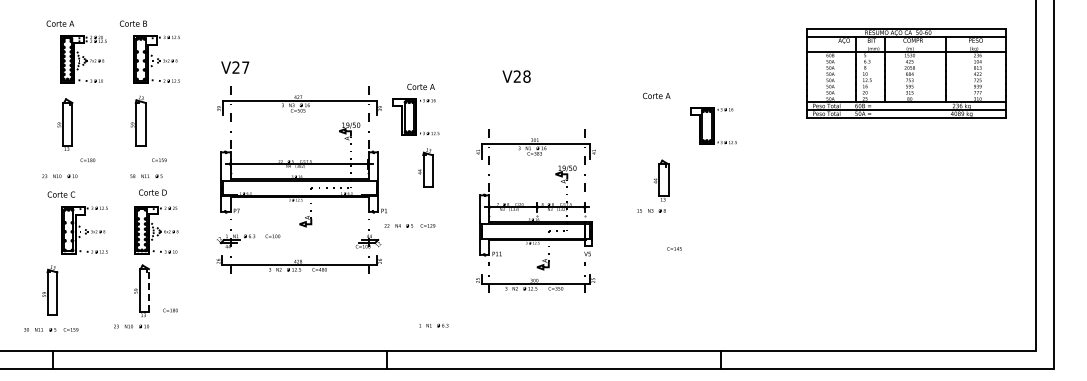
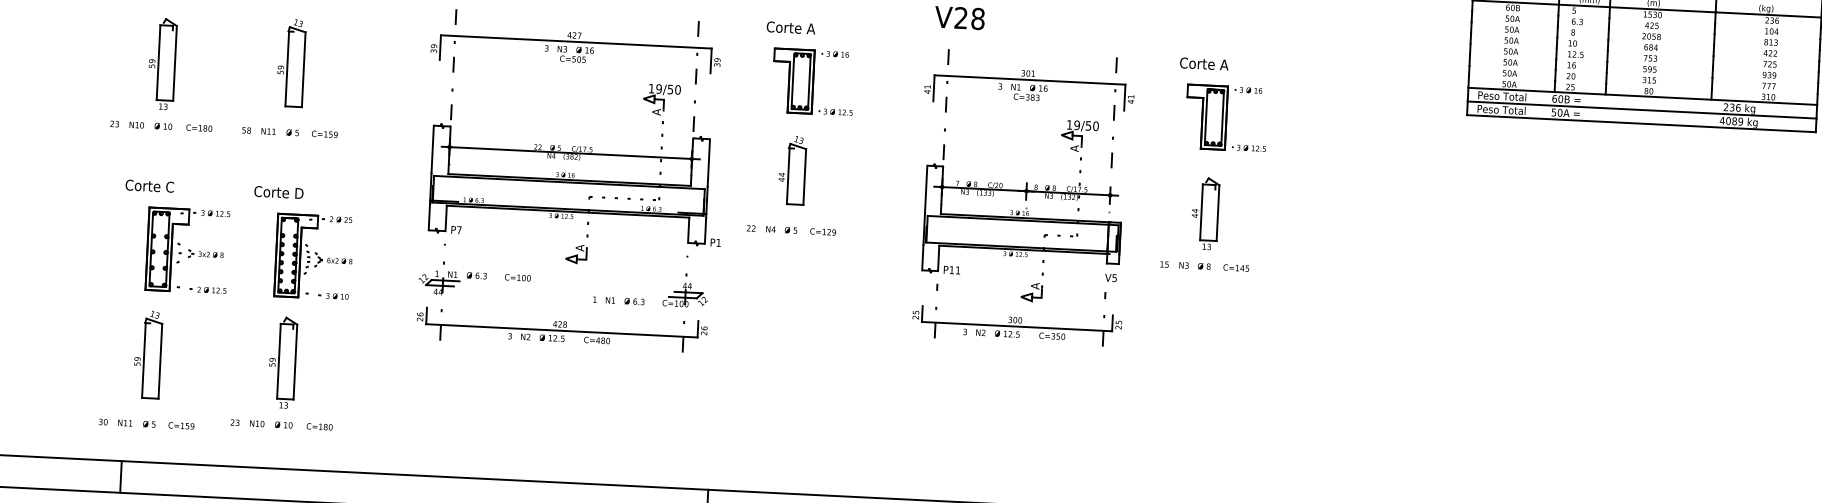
part: (415, 116) -> (812, 81), moved
part: (713, 125) -> (1226, 117), moved
text: (59, 175) -> (140, 123), moved
text: (146, 176) -> (270, 132), moved
text: (152, 192) -> (278, 192), moved
part: (535, 210) -> (1023, 197), moved
text: (409, 225) -> (790, 229), moved
text: (674, 248) -> (1236, 267), moved
line: (148, 289) -> (294, 360), dashed -> solid
part: (50, 290) -> (148, 355), moved
text: (170, 310) -> (319, 426), moved
text: (433, 325) -> (618, 300), moved
text: (51, 329) -> (147, 423), moved

